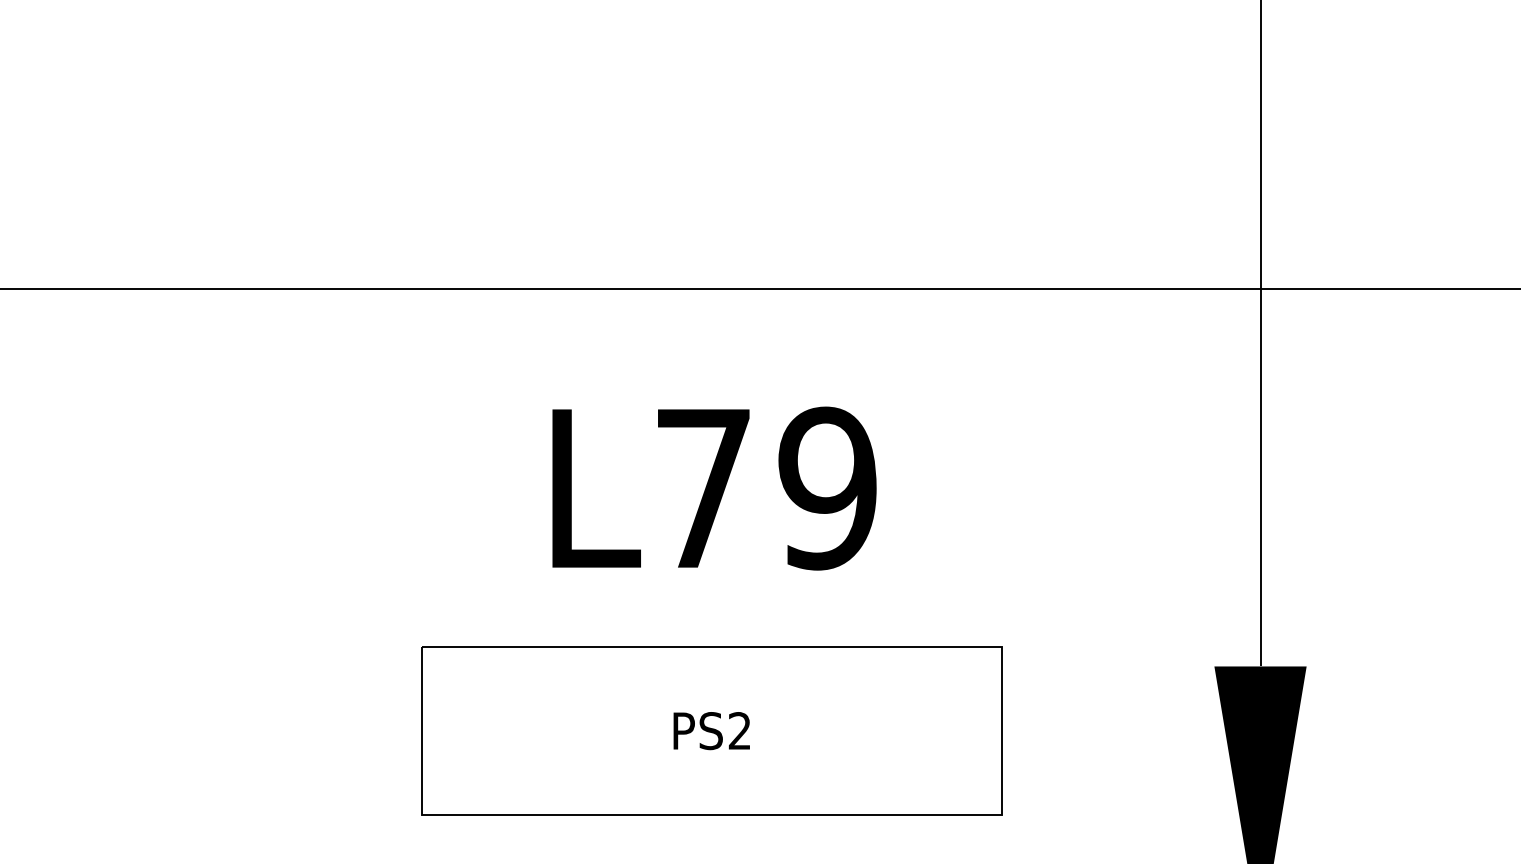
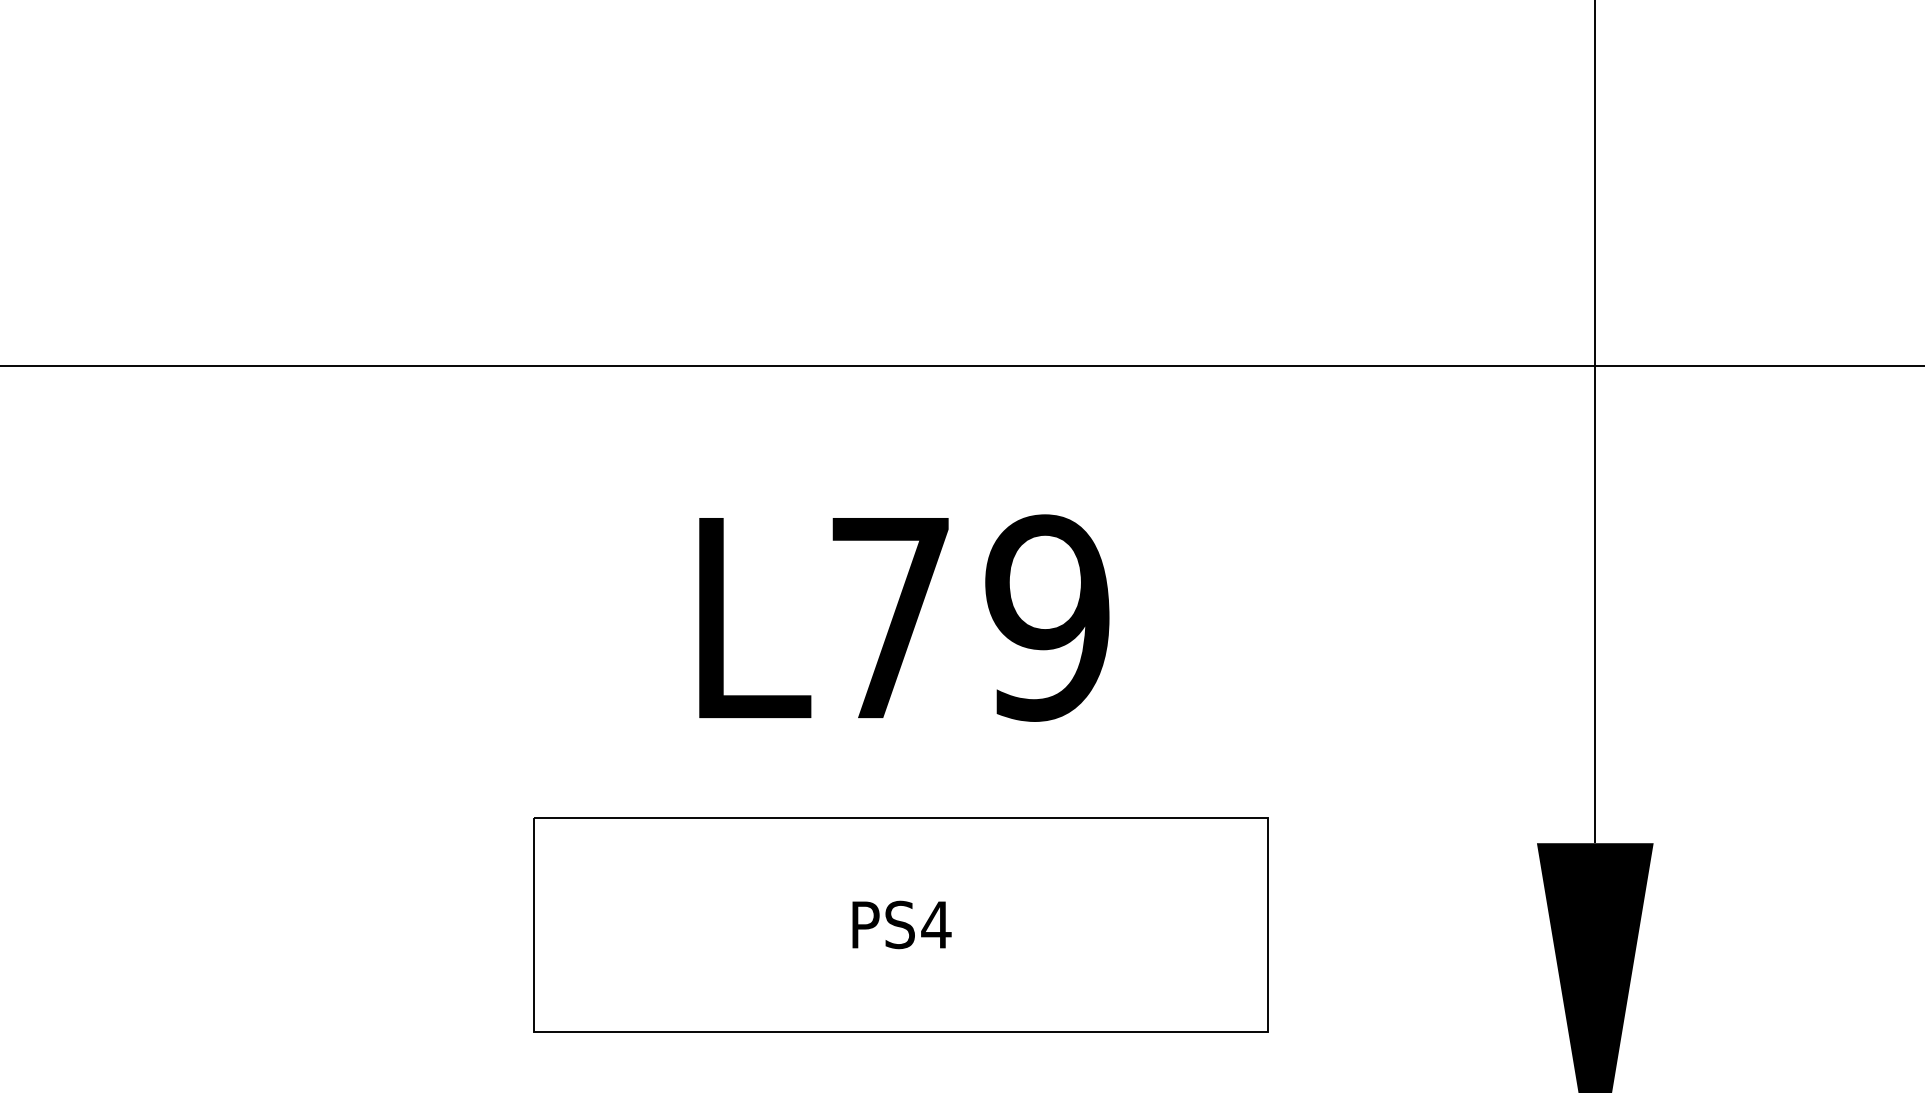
text: (739, 730) -> (936, 924), PS2 -> PS4

